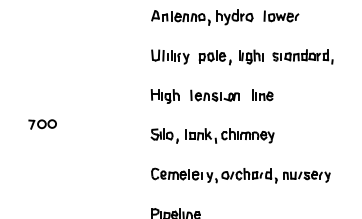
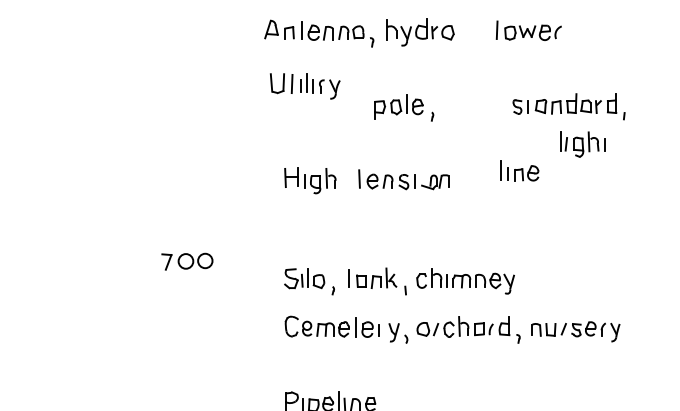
part: (202, 17) -> (359, 32), moved
part: (170, 56) -> (305, 85), moved
part: (251, 56) -> (583, 143), moved
part: (262, 95) -> (519, 171), moved
part: (42, 124) -> (187, 261), moved
part: (212, 135) -> (399, 280), moved

